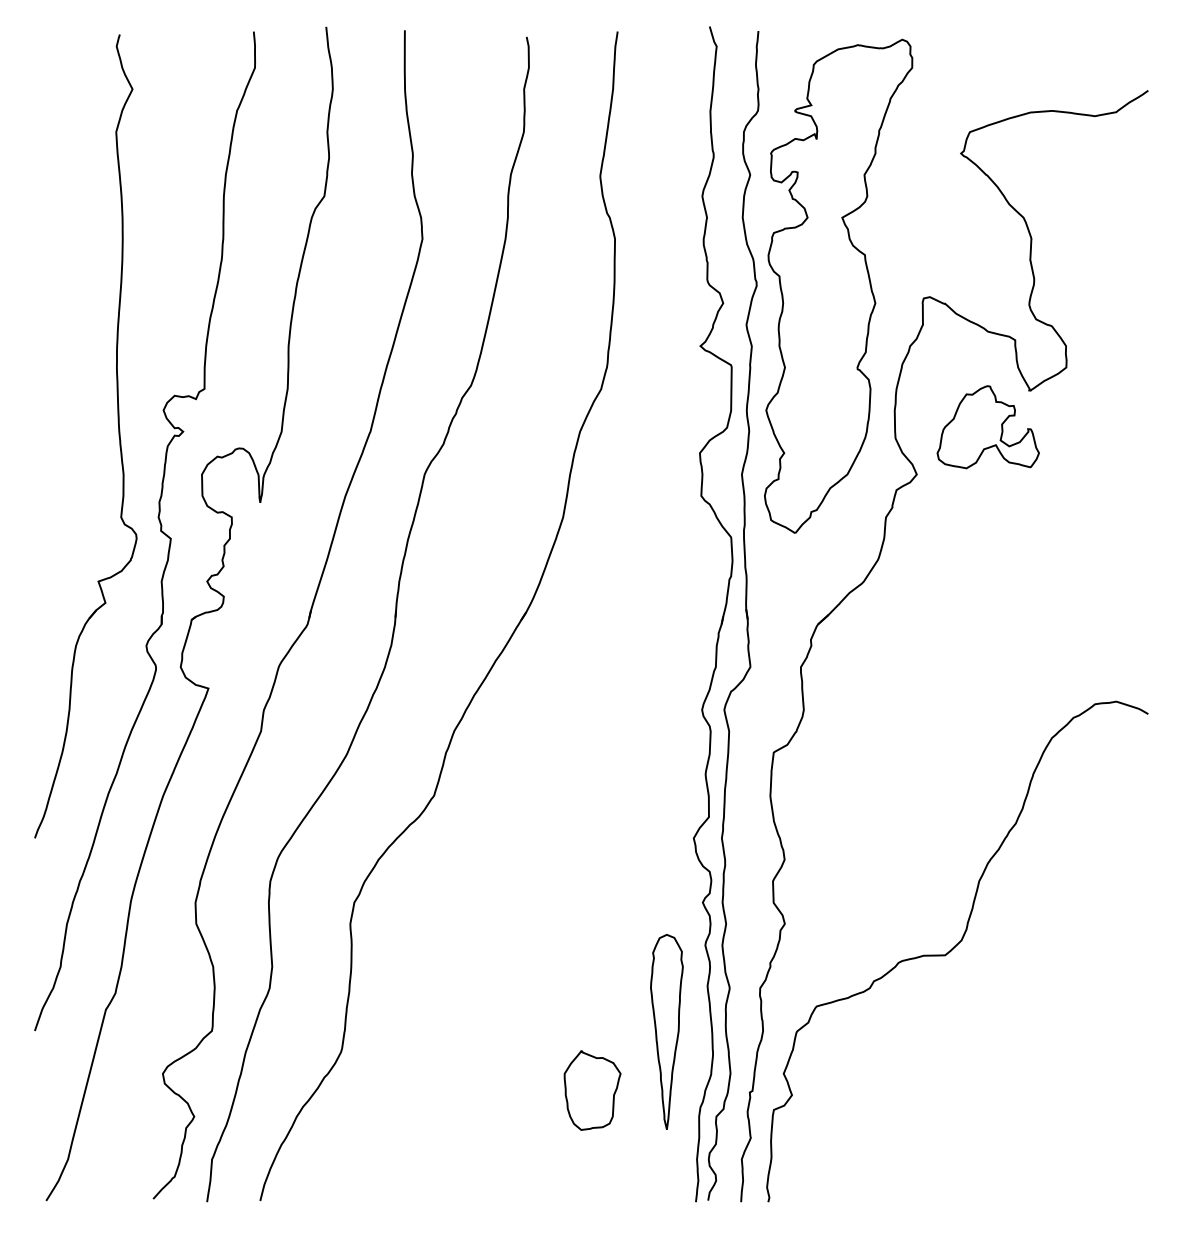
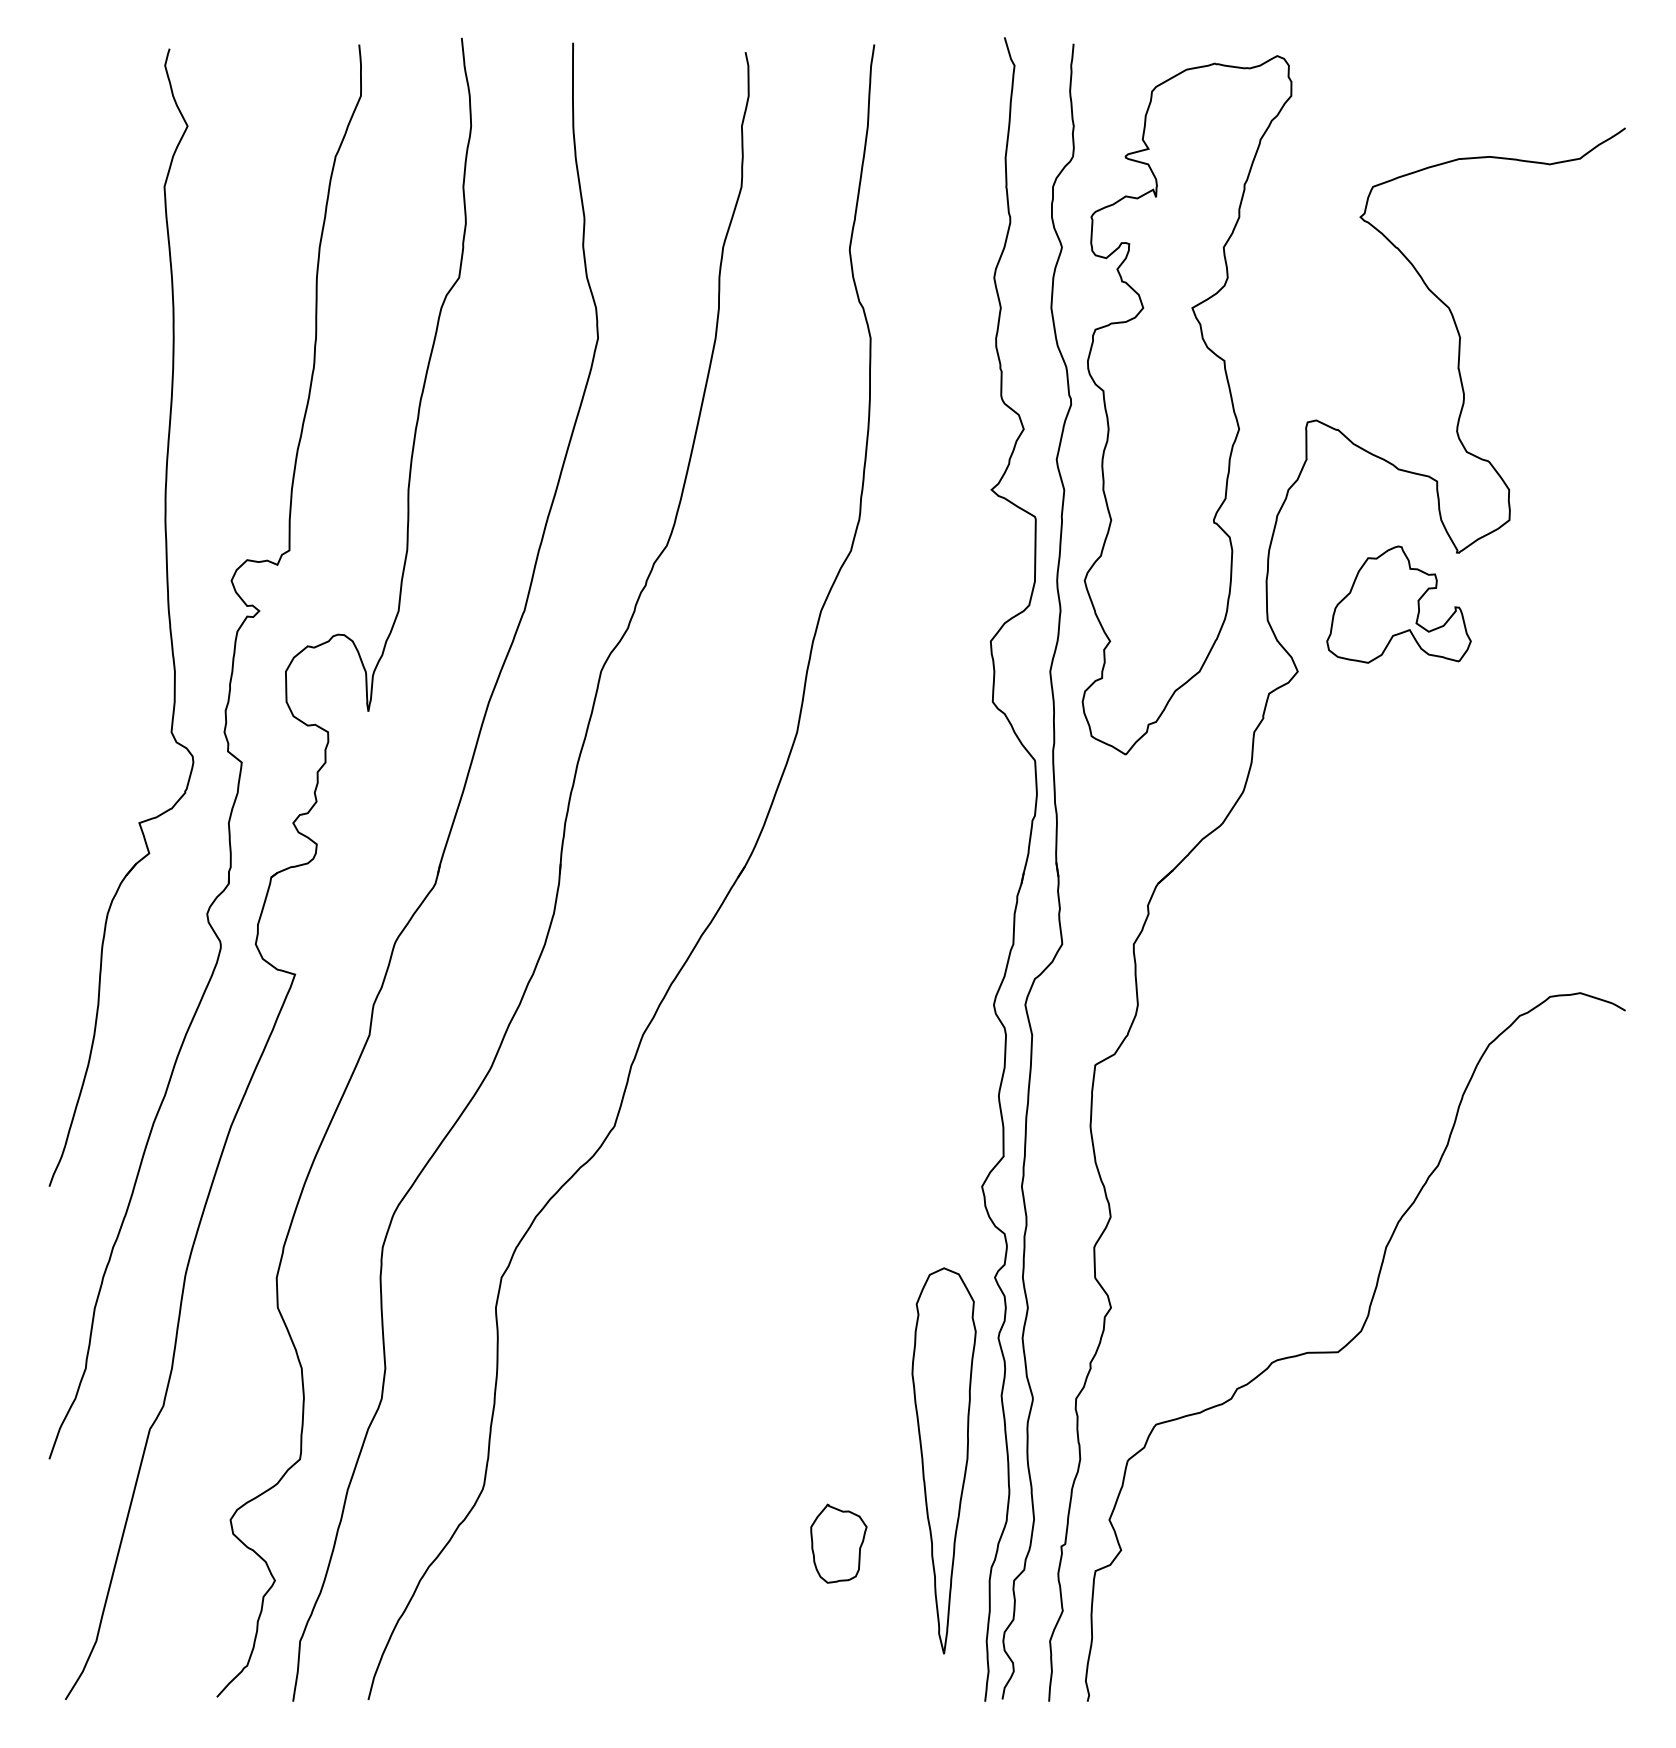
part: (666, 1031) -> (943, 1460), size x1.4
part: (592, 1090) -> (838, 1543), size x0.7

